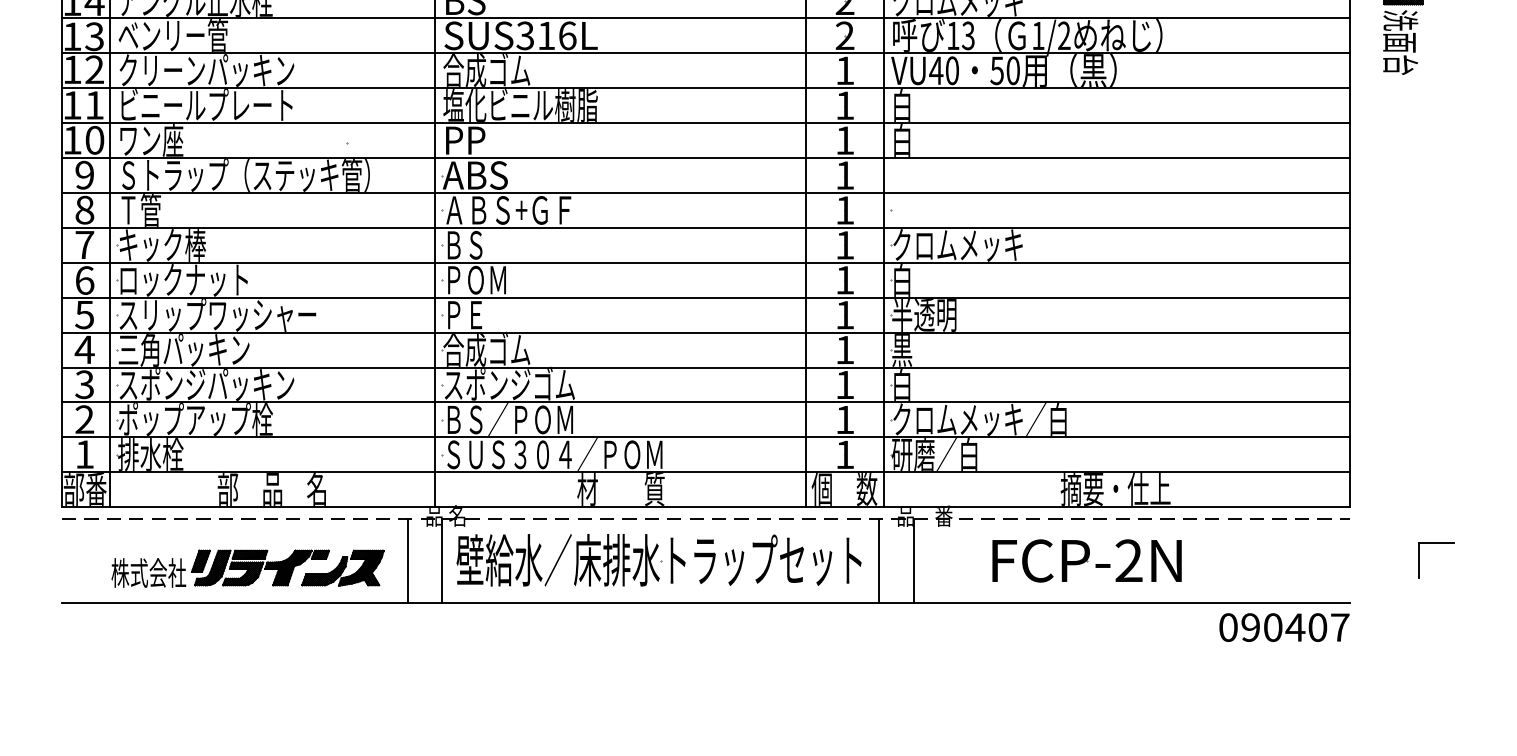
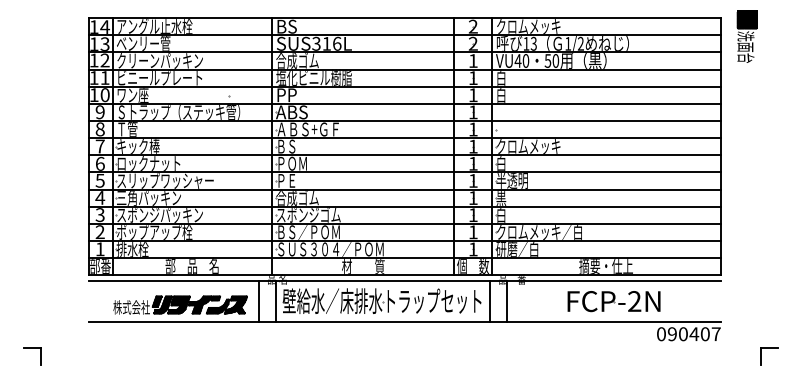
line: (706, 518) -> (405, 280), dashed -> solid
part: (1436, 544) -> (769, 348), moved
part: (1085, 560) -> (613, 301), moved

